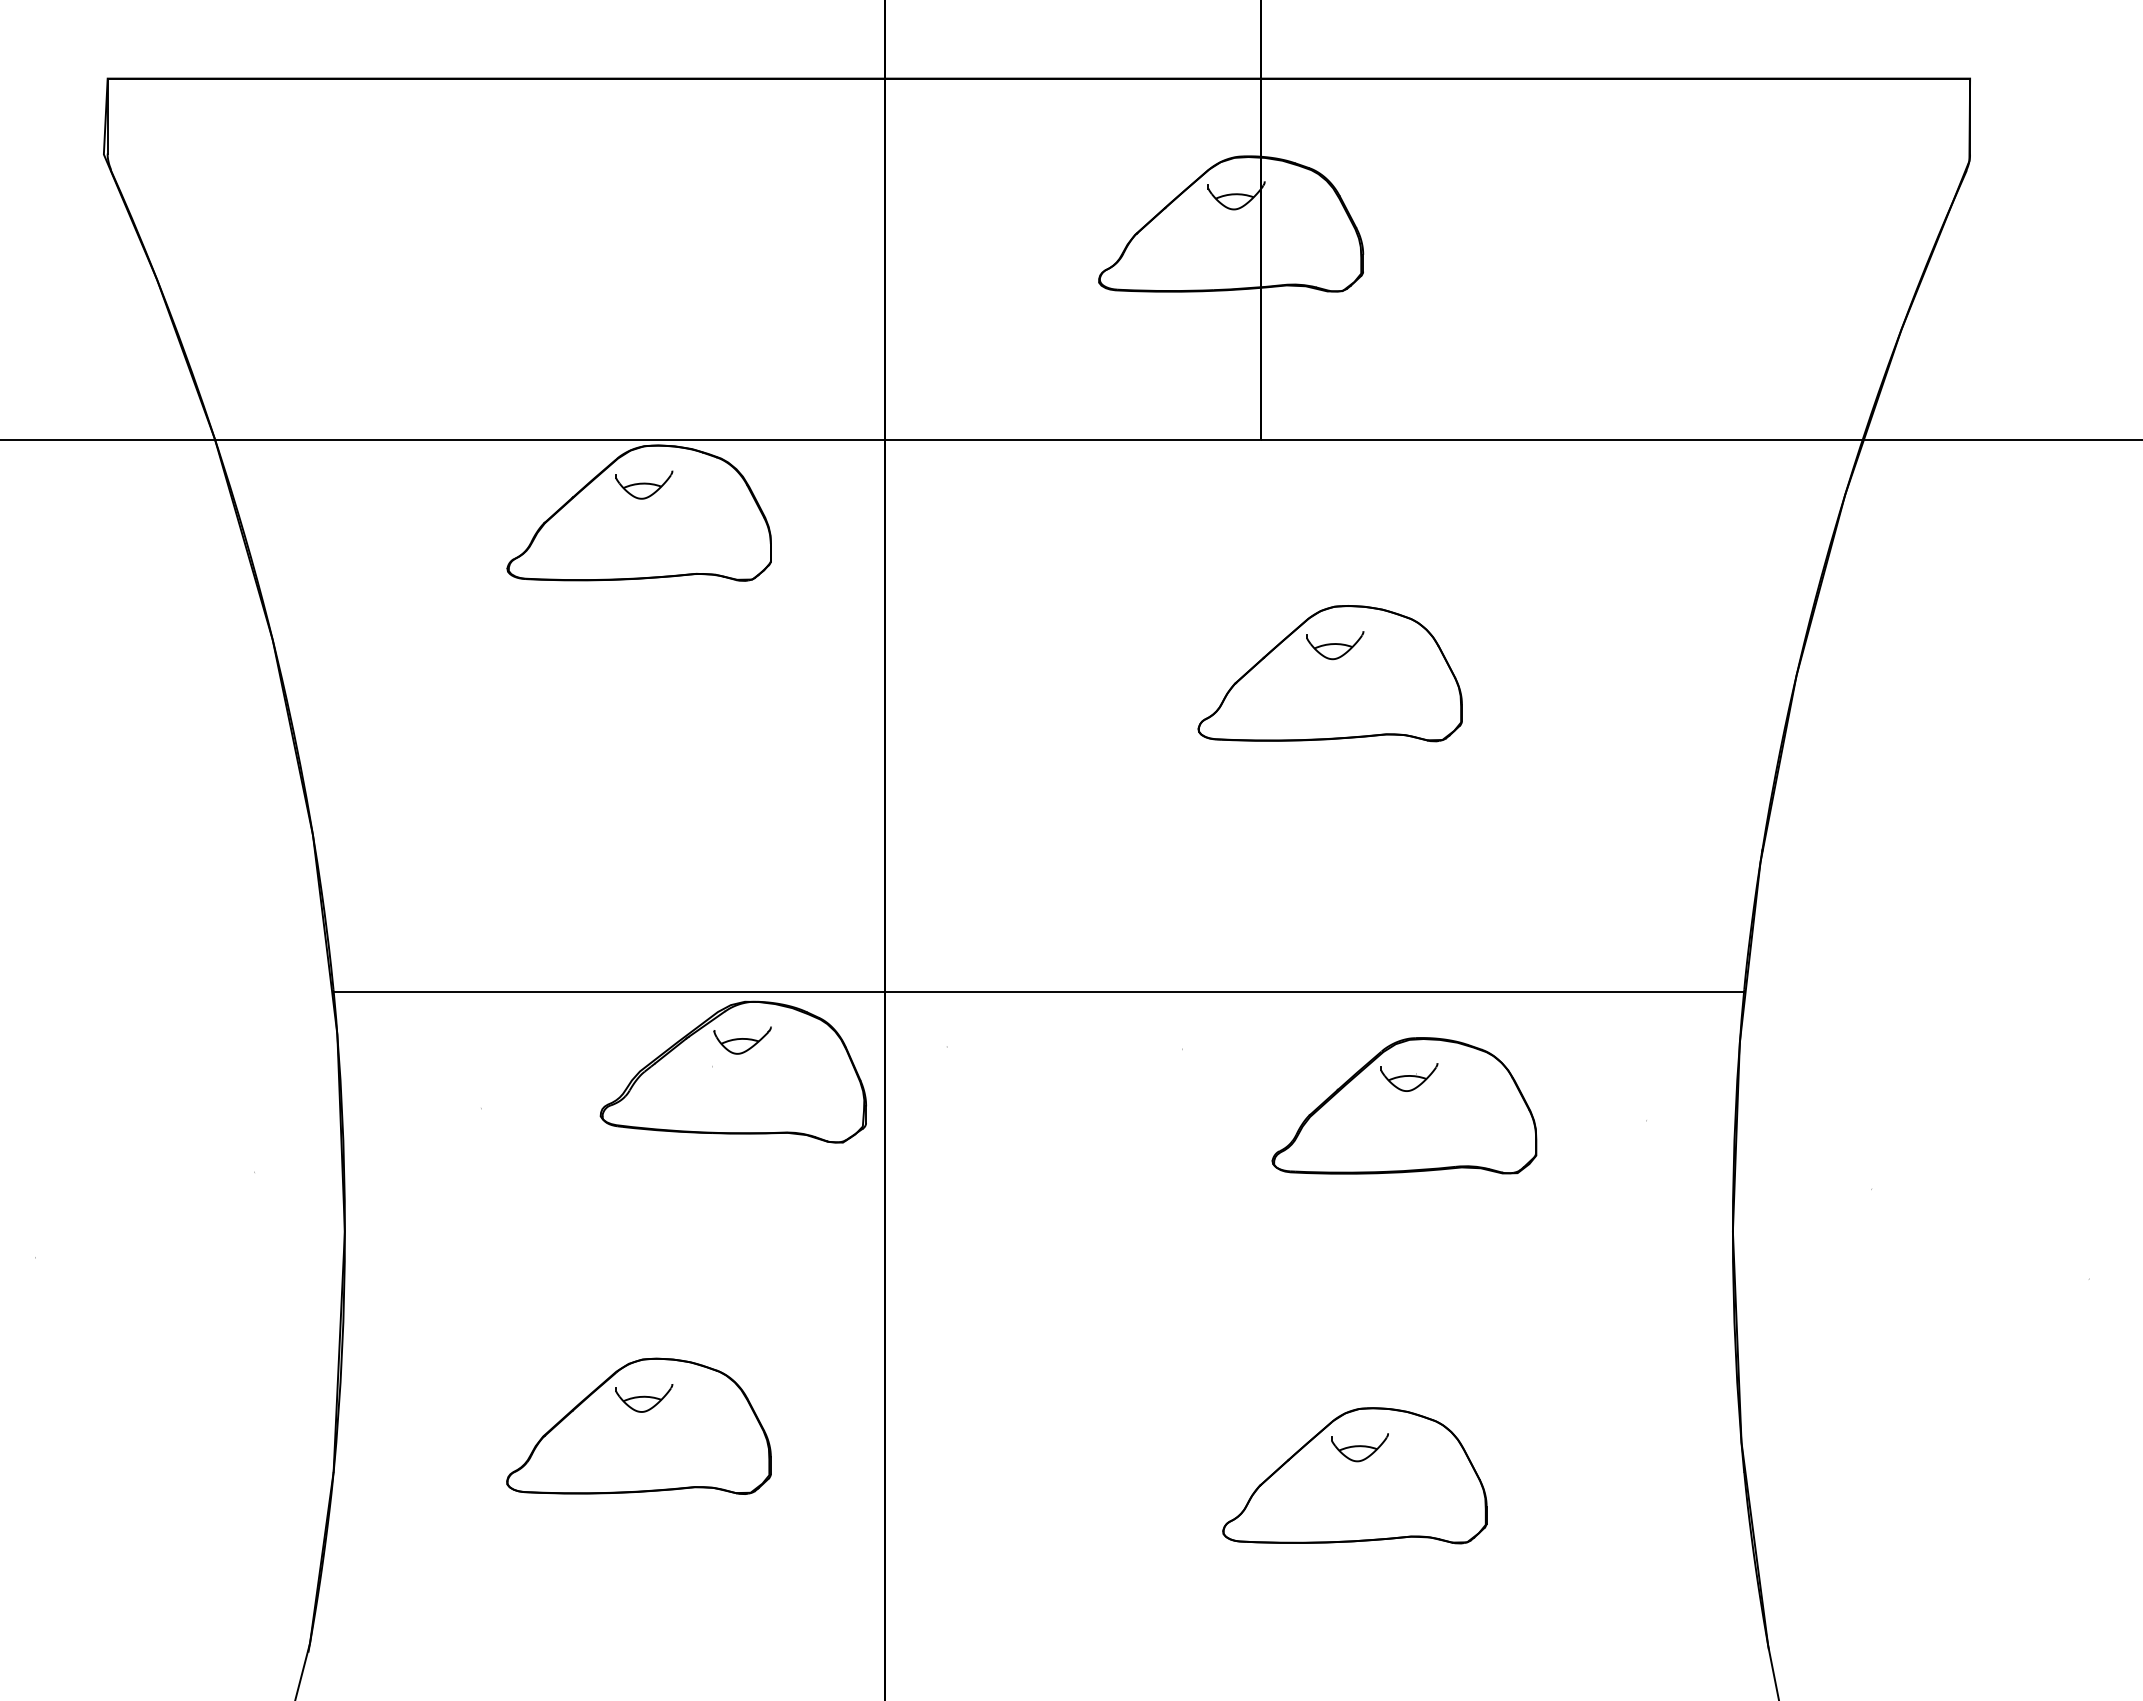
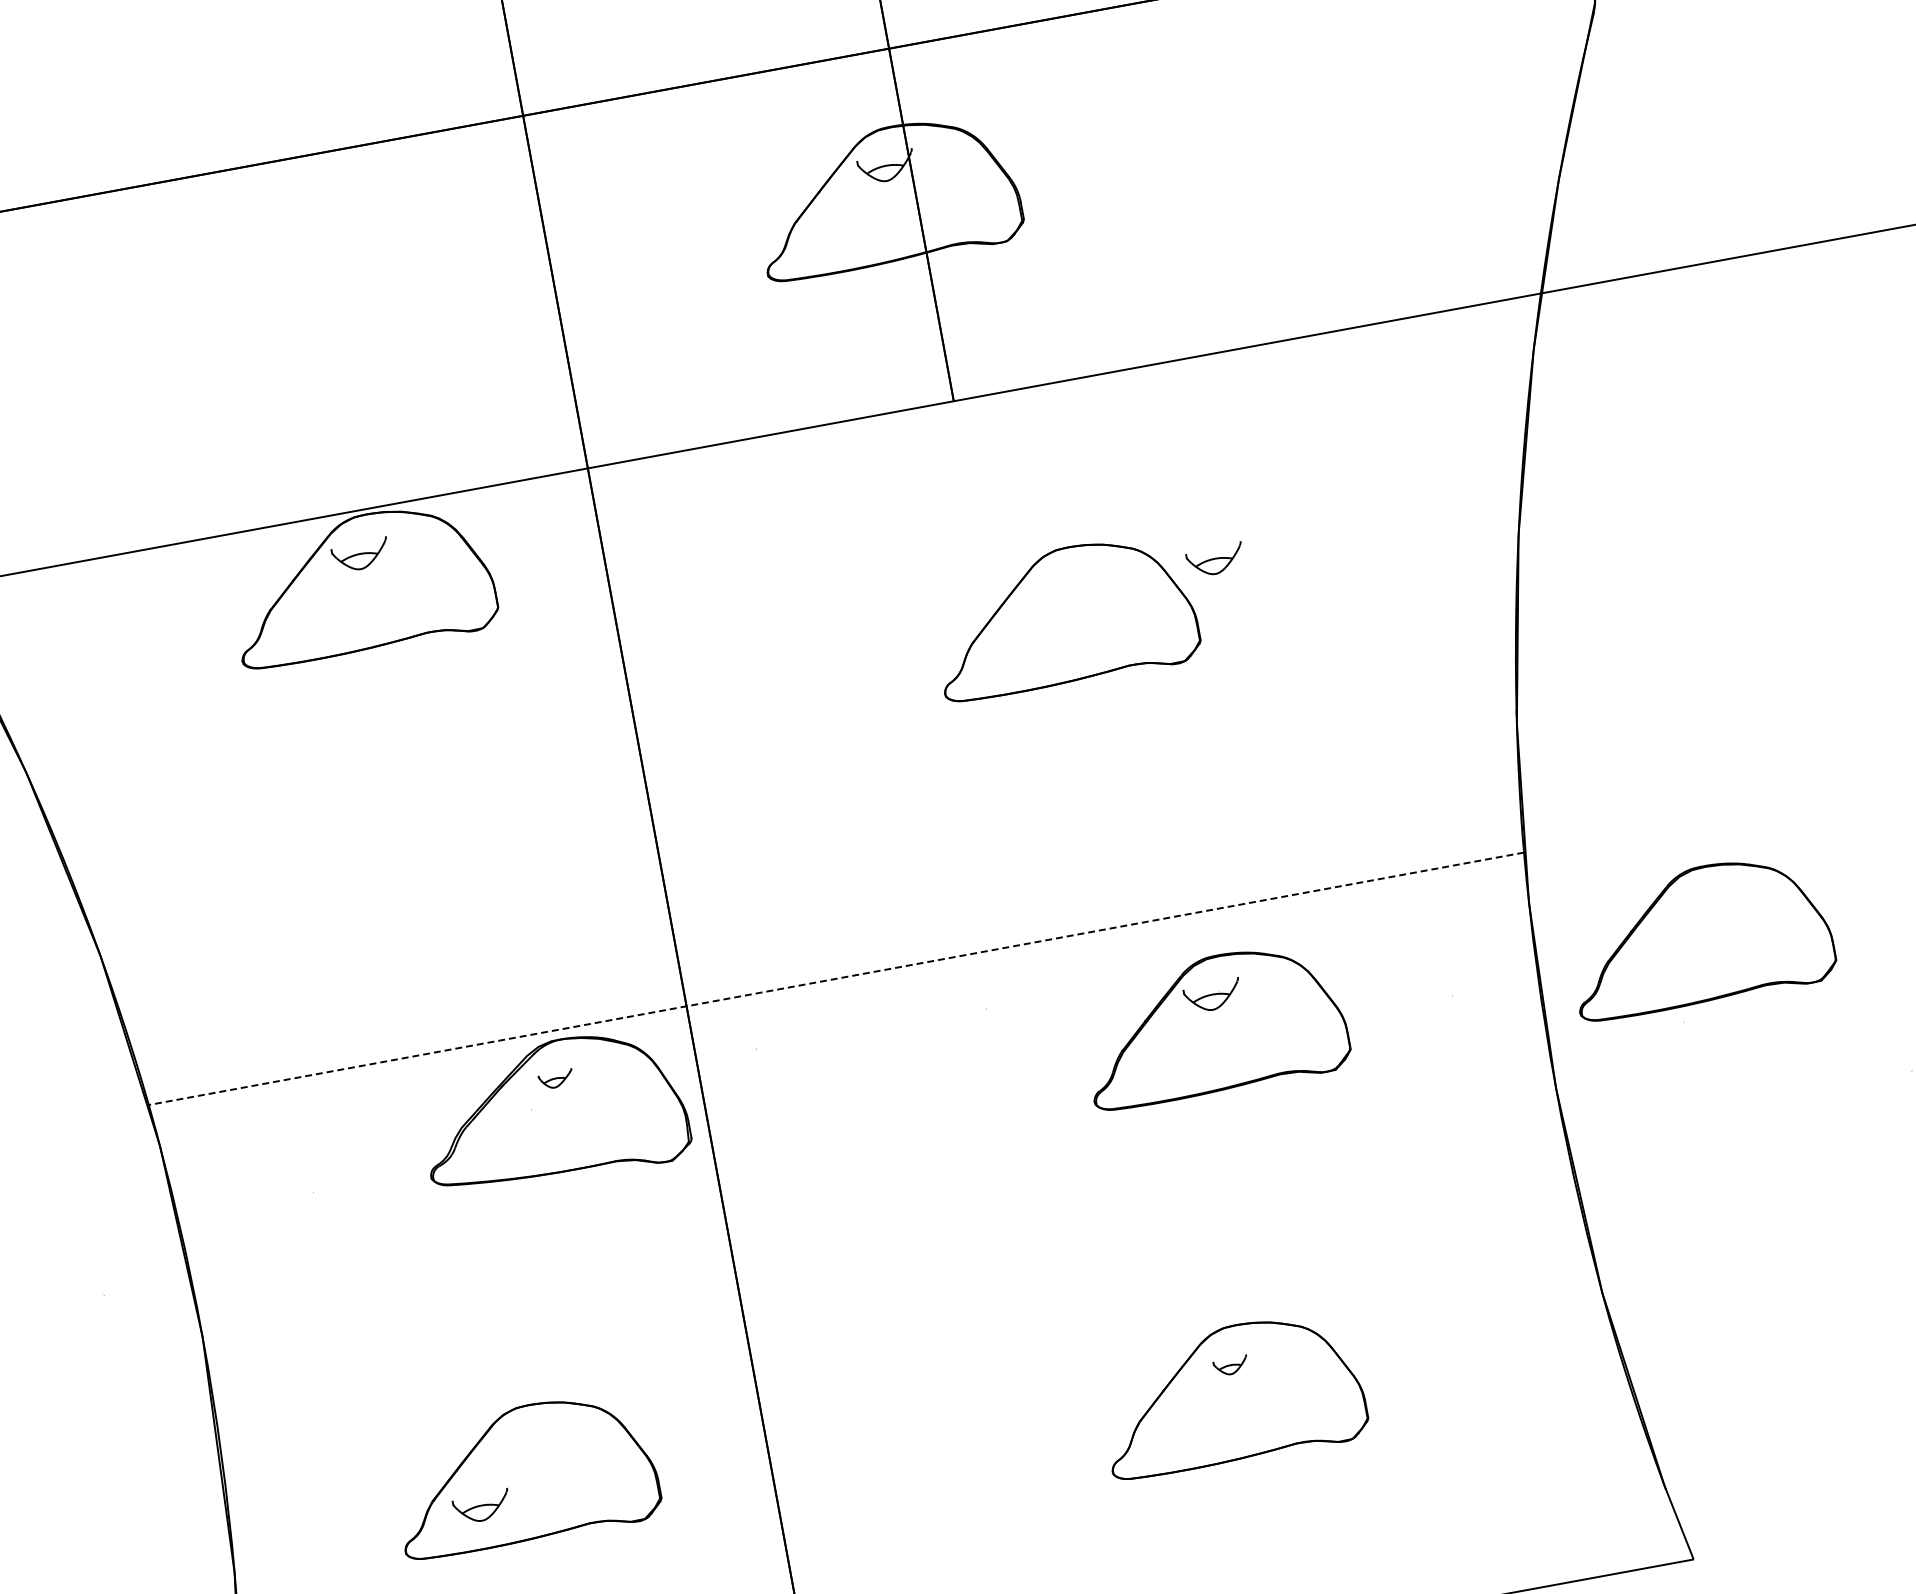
part: (1335, 645) -> (1215, 560), moved
line: (1038, 991) -> (835, 978), solid -> dashed
part: (742, 1040) -> (556, 1079), size x0.6
part: (1902, 1105) -> (1698, 935), added
part: (644, 1398) -> (482, 1507), moved
part: (1359, 1447) -> (1230, 1365), size x0.6

